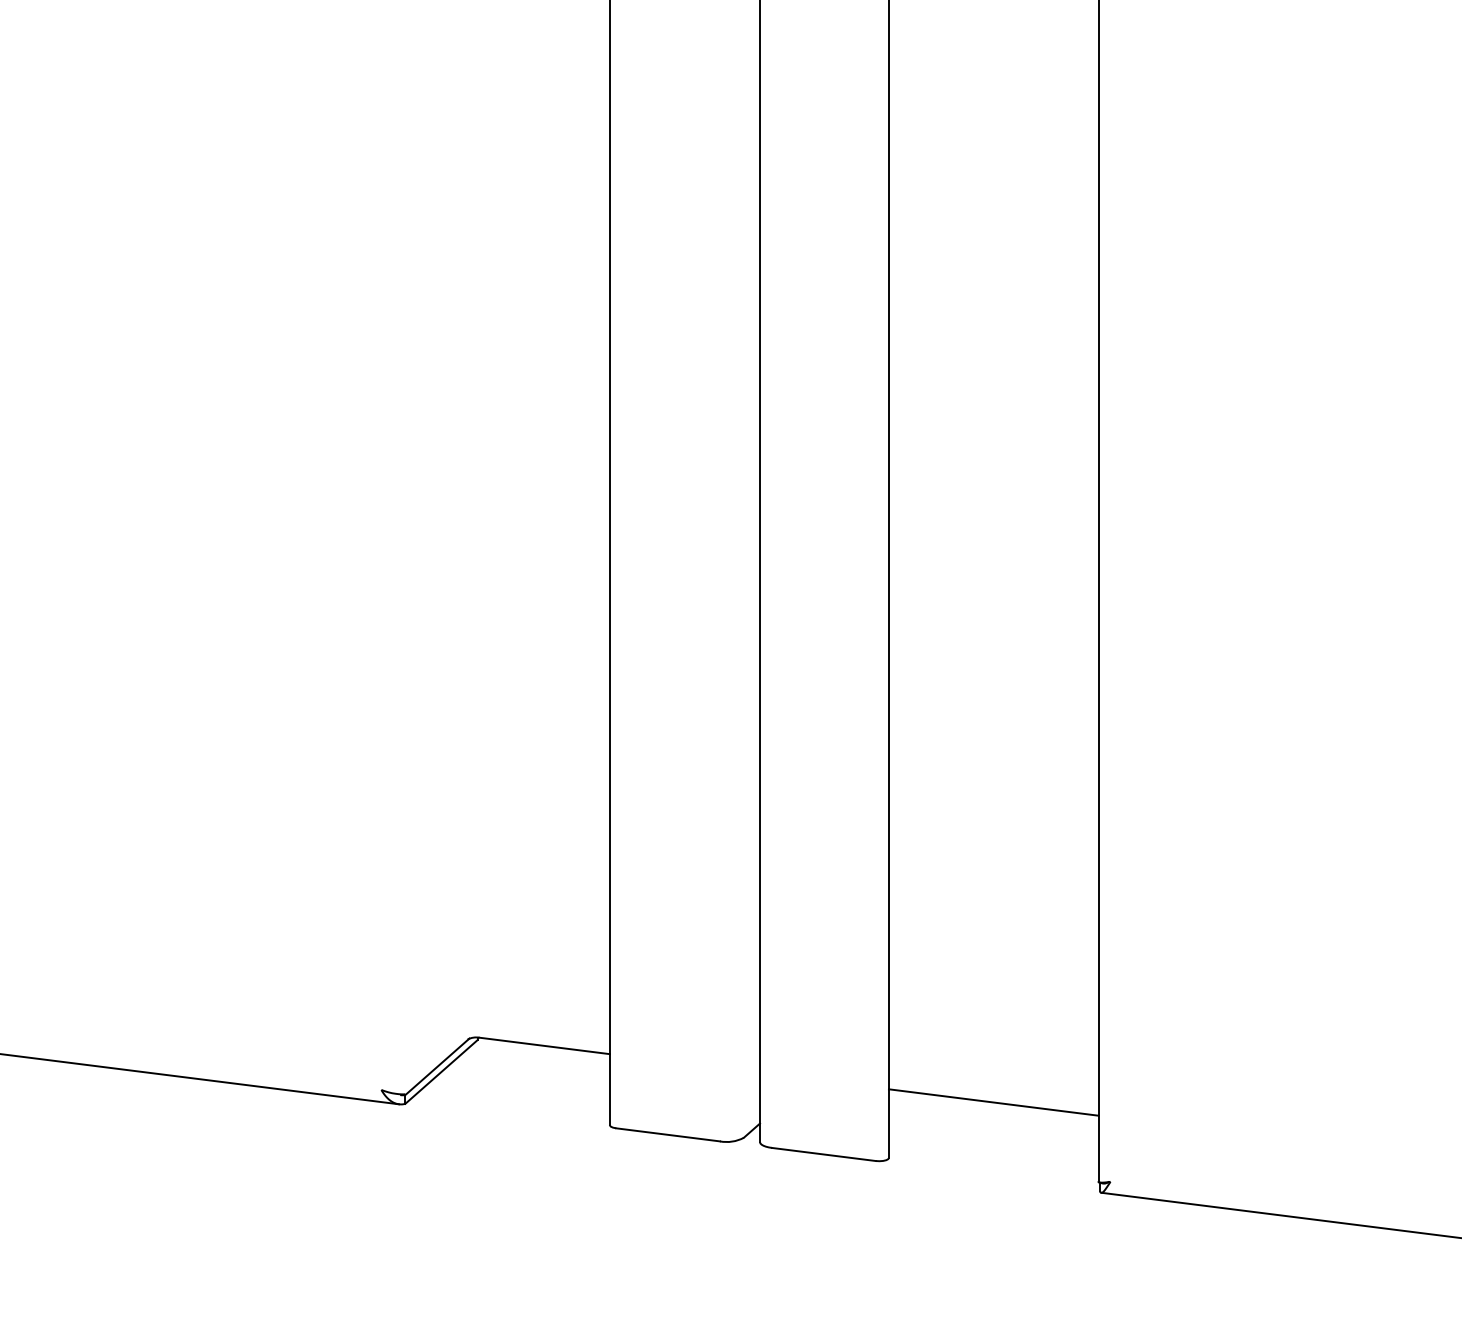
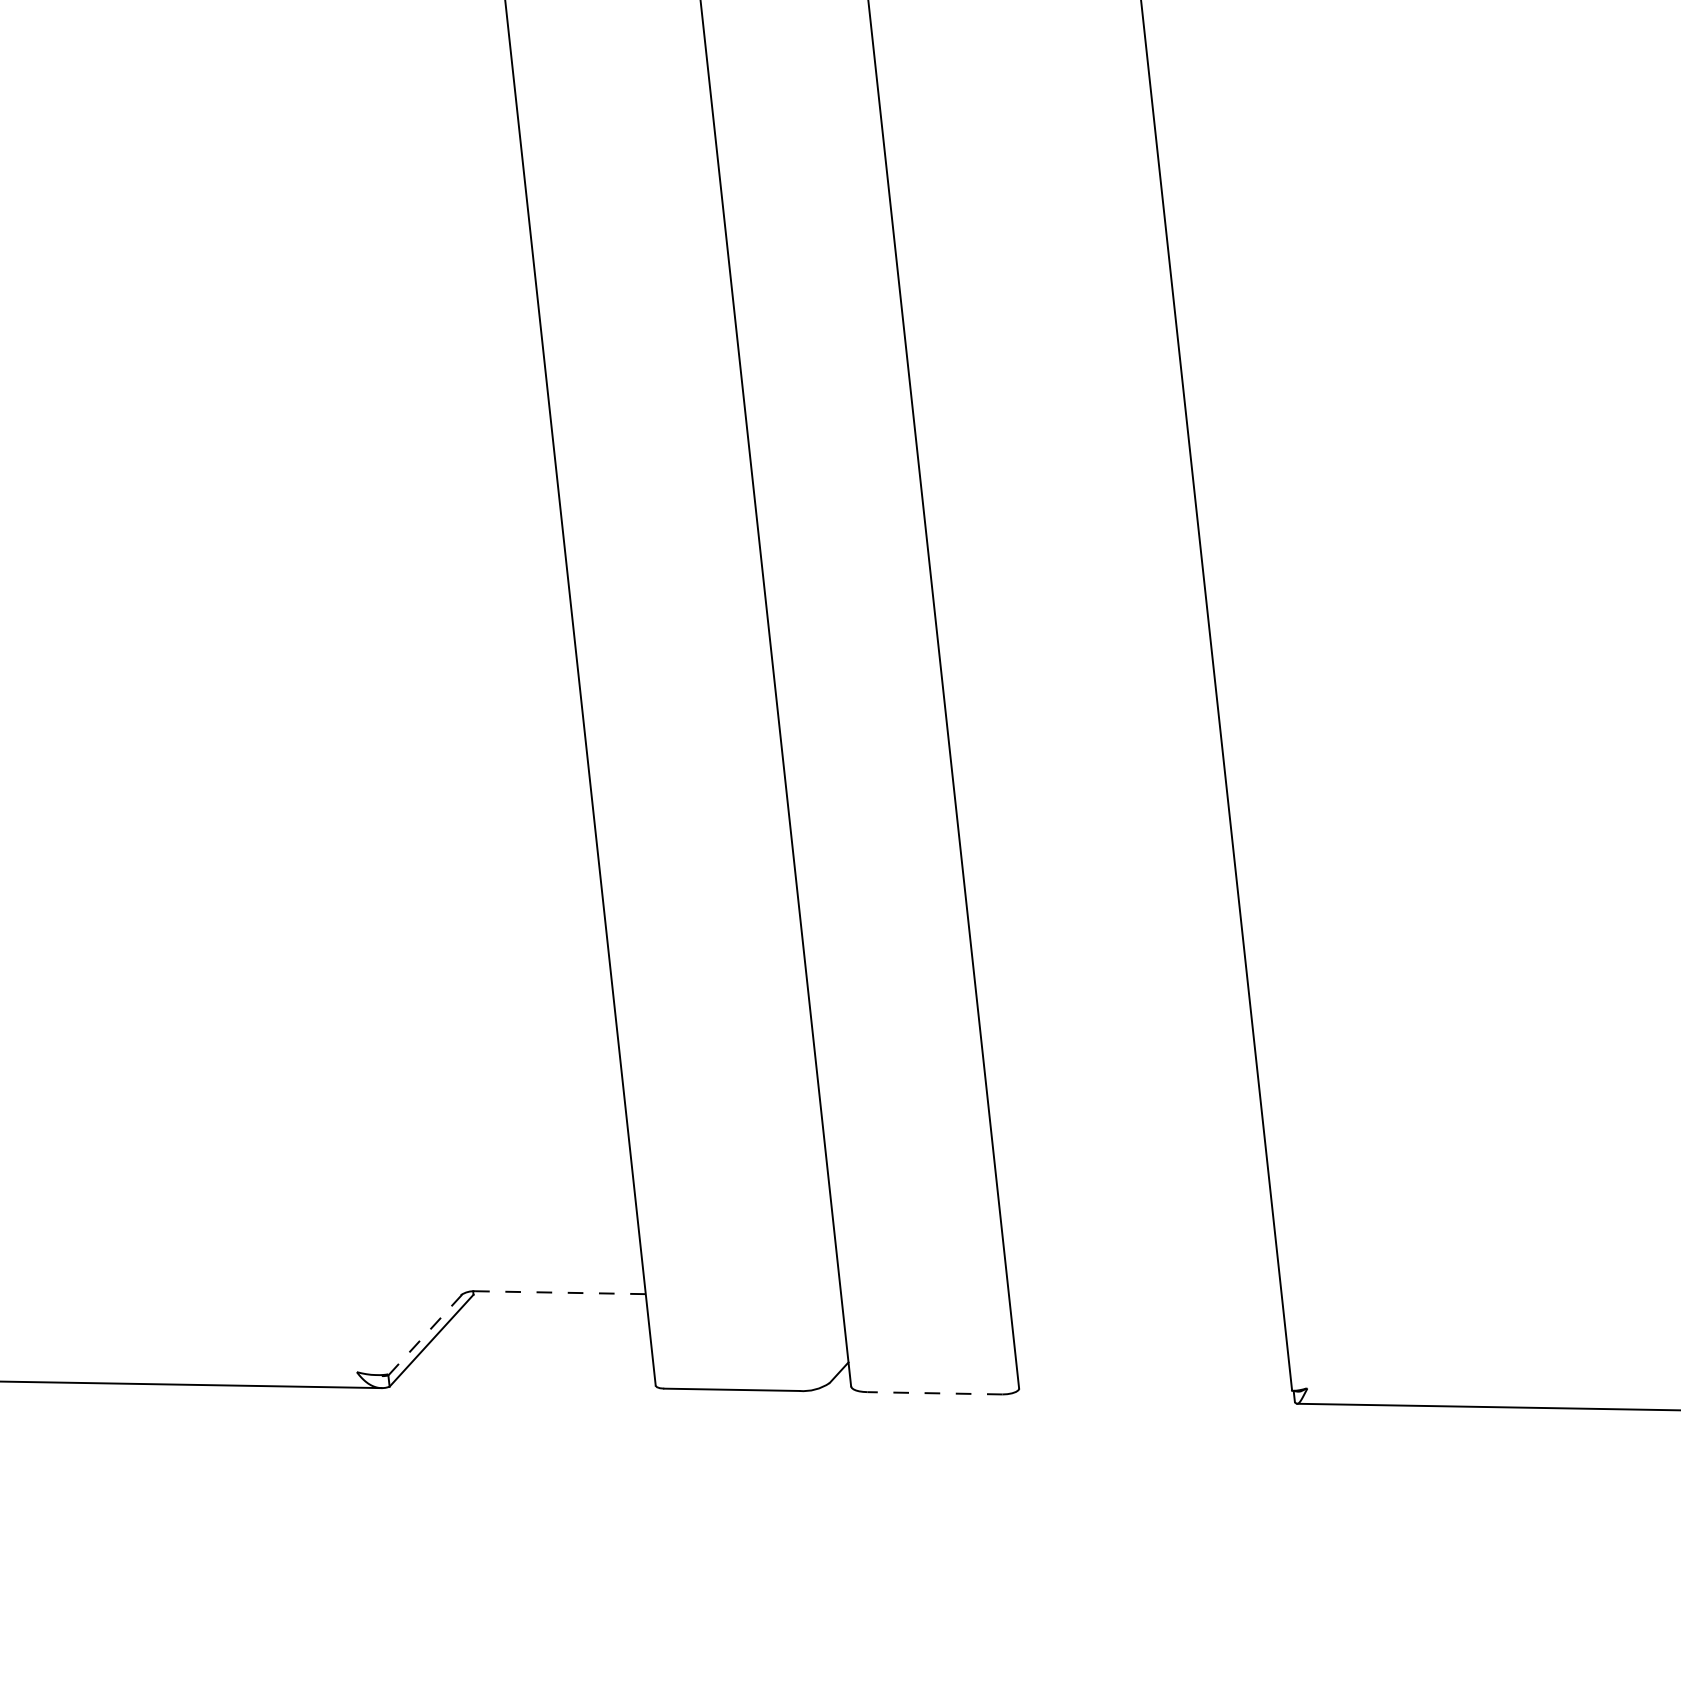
line: (544, 1045) -> (560, 1292), solid -> dashed
line: (437, 1066) -> (425, 1334), solid -> dashed
line: (993, 1102) -> (1145, 1302), removed
line: (823, 1154) -> (934, 1393), solid -> dashed

